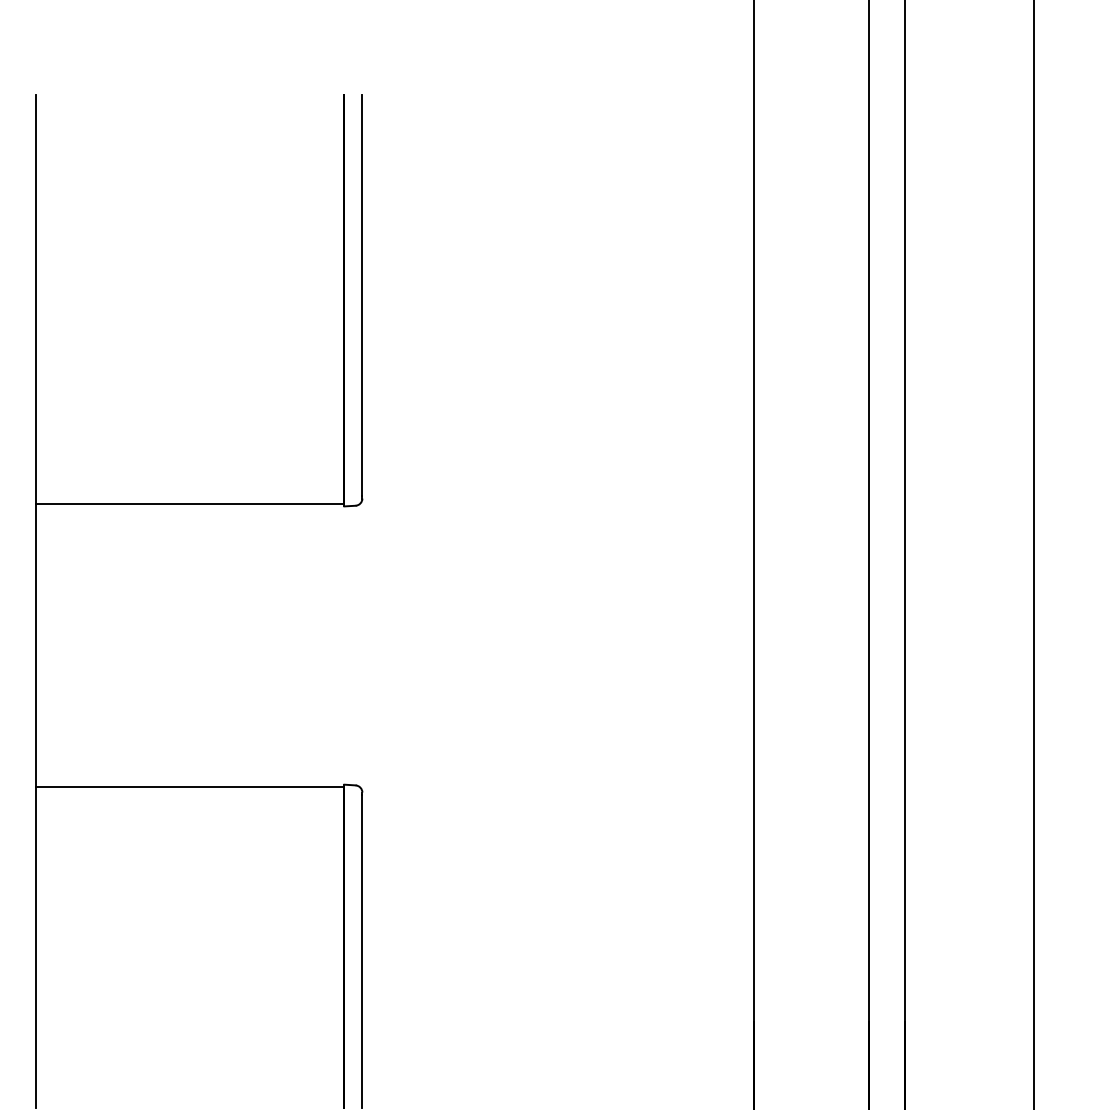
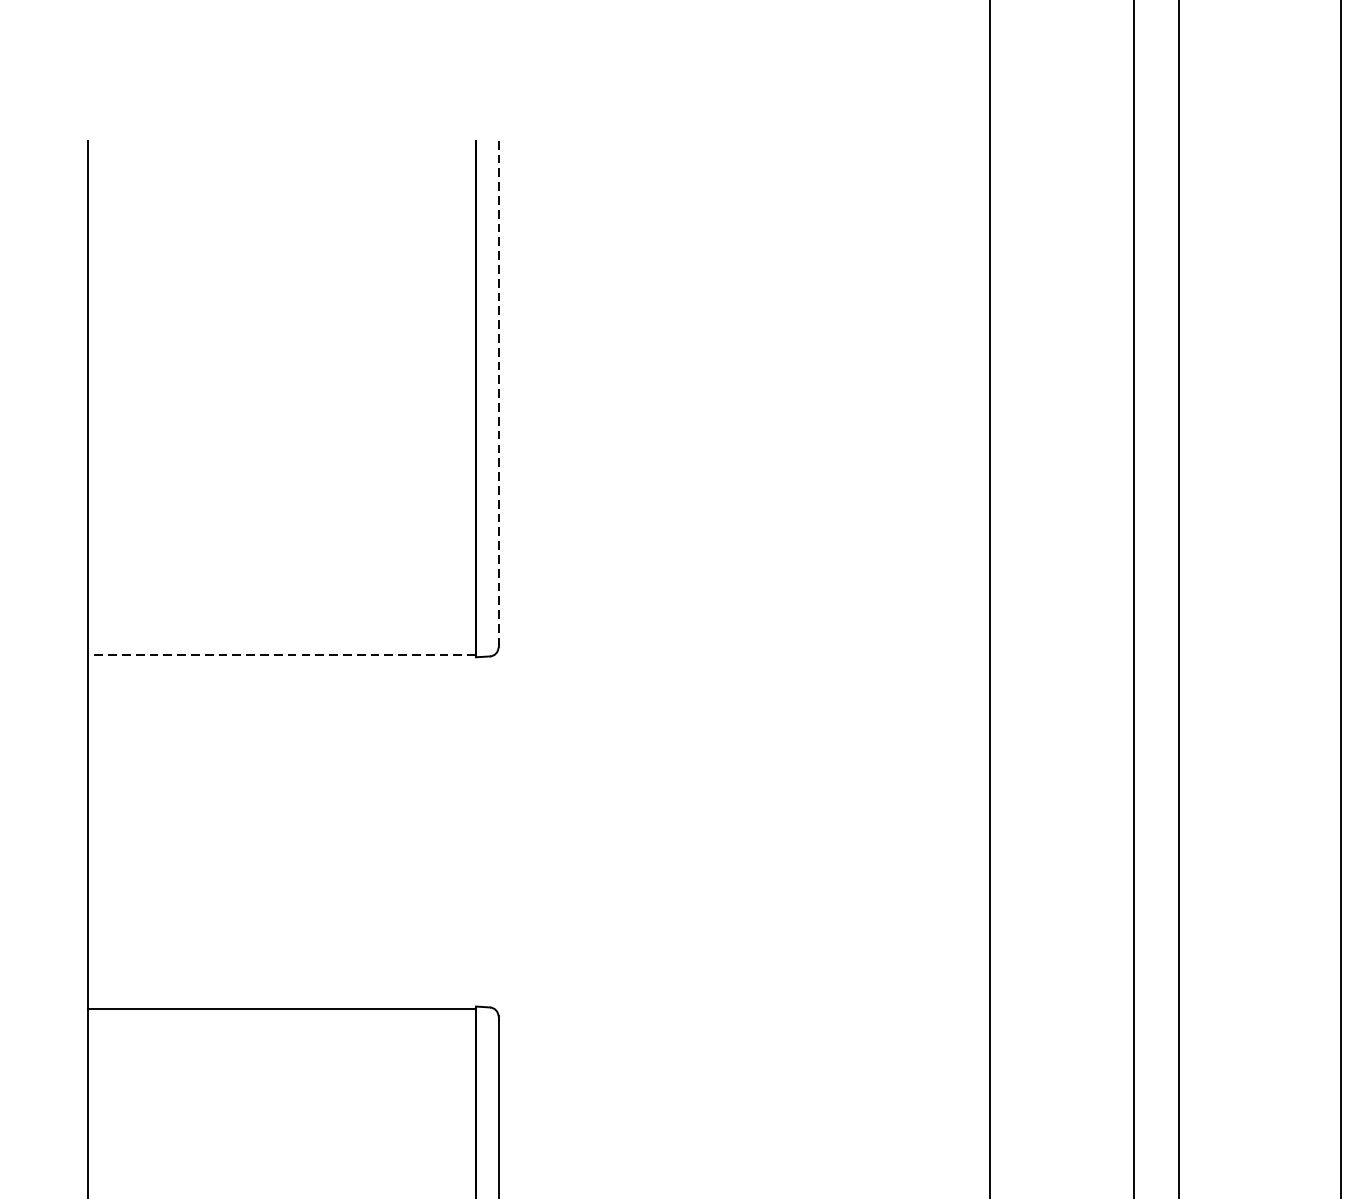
line: (362, 295) -> (498, 392), solid -> dashed
line: (189, 504) -> (281, 654), solid -> dashed

